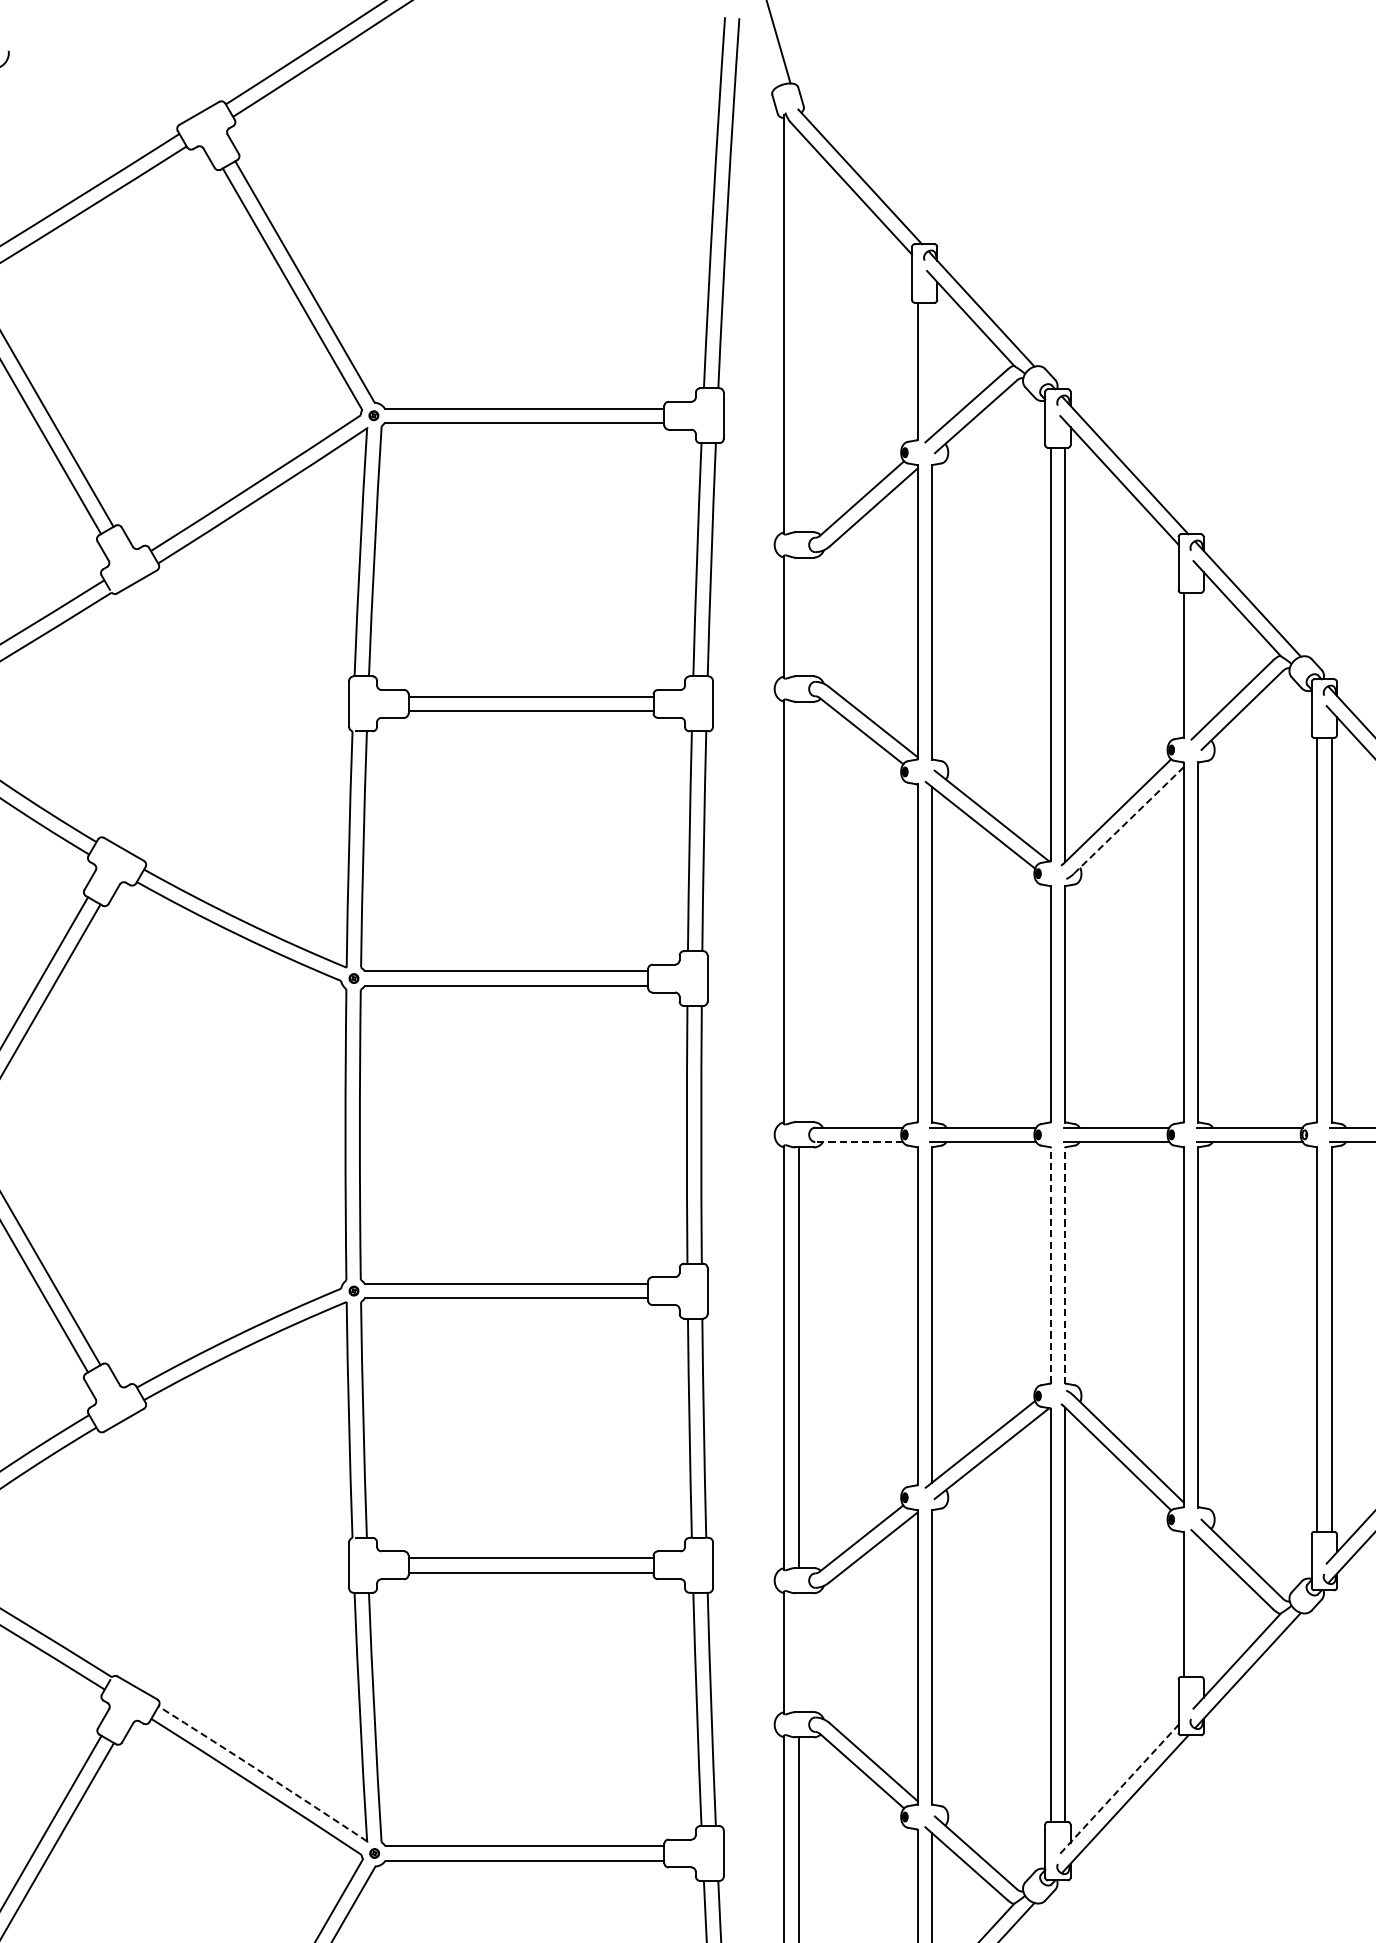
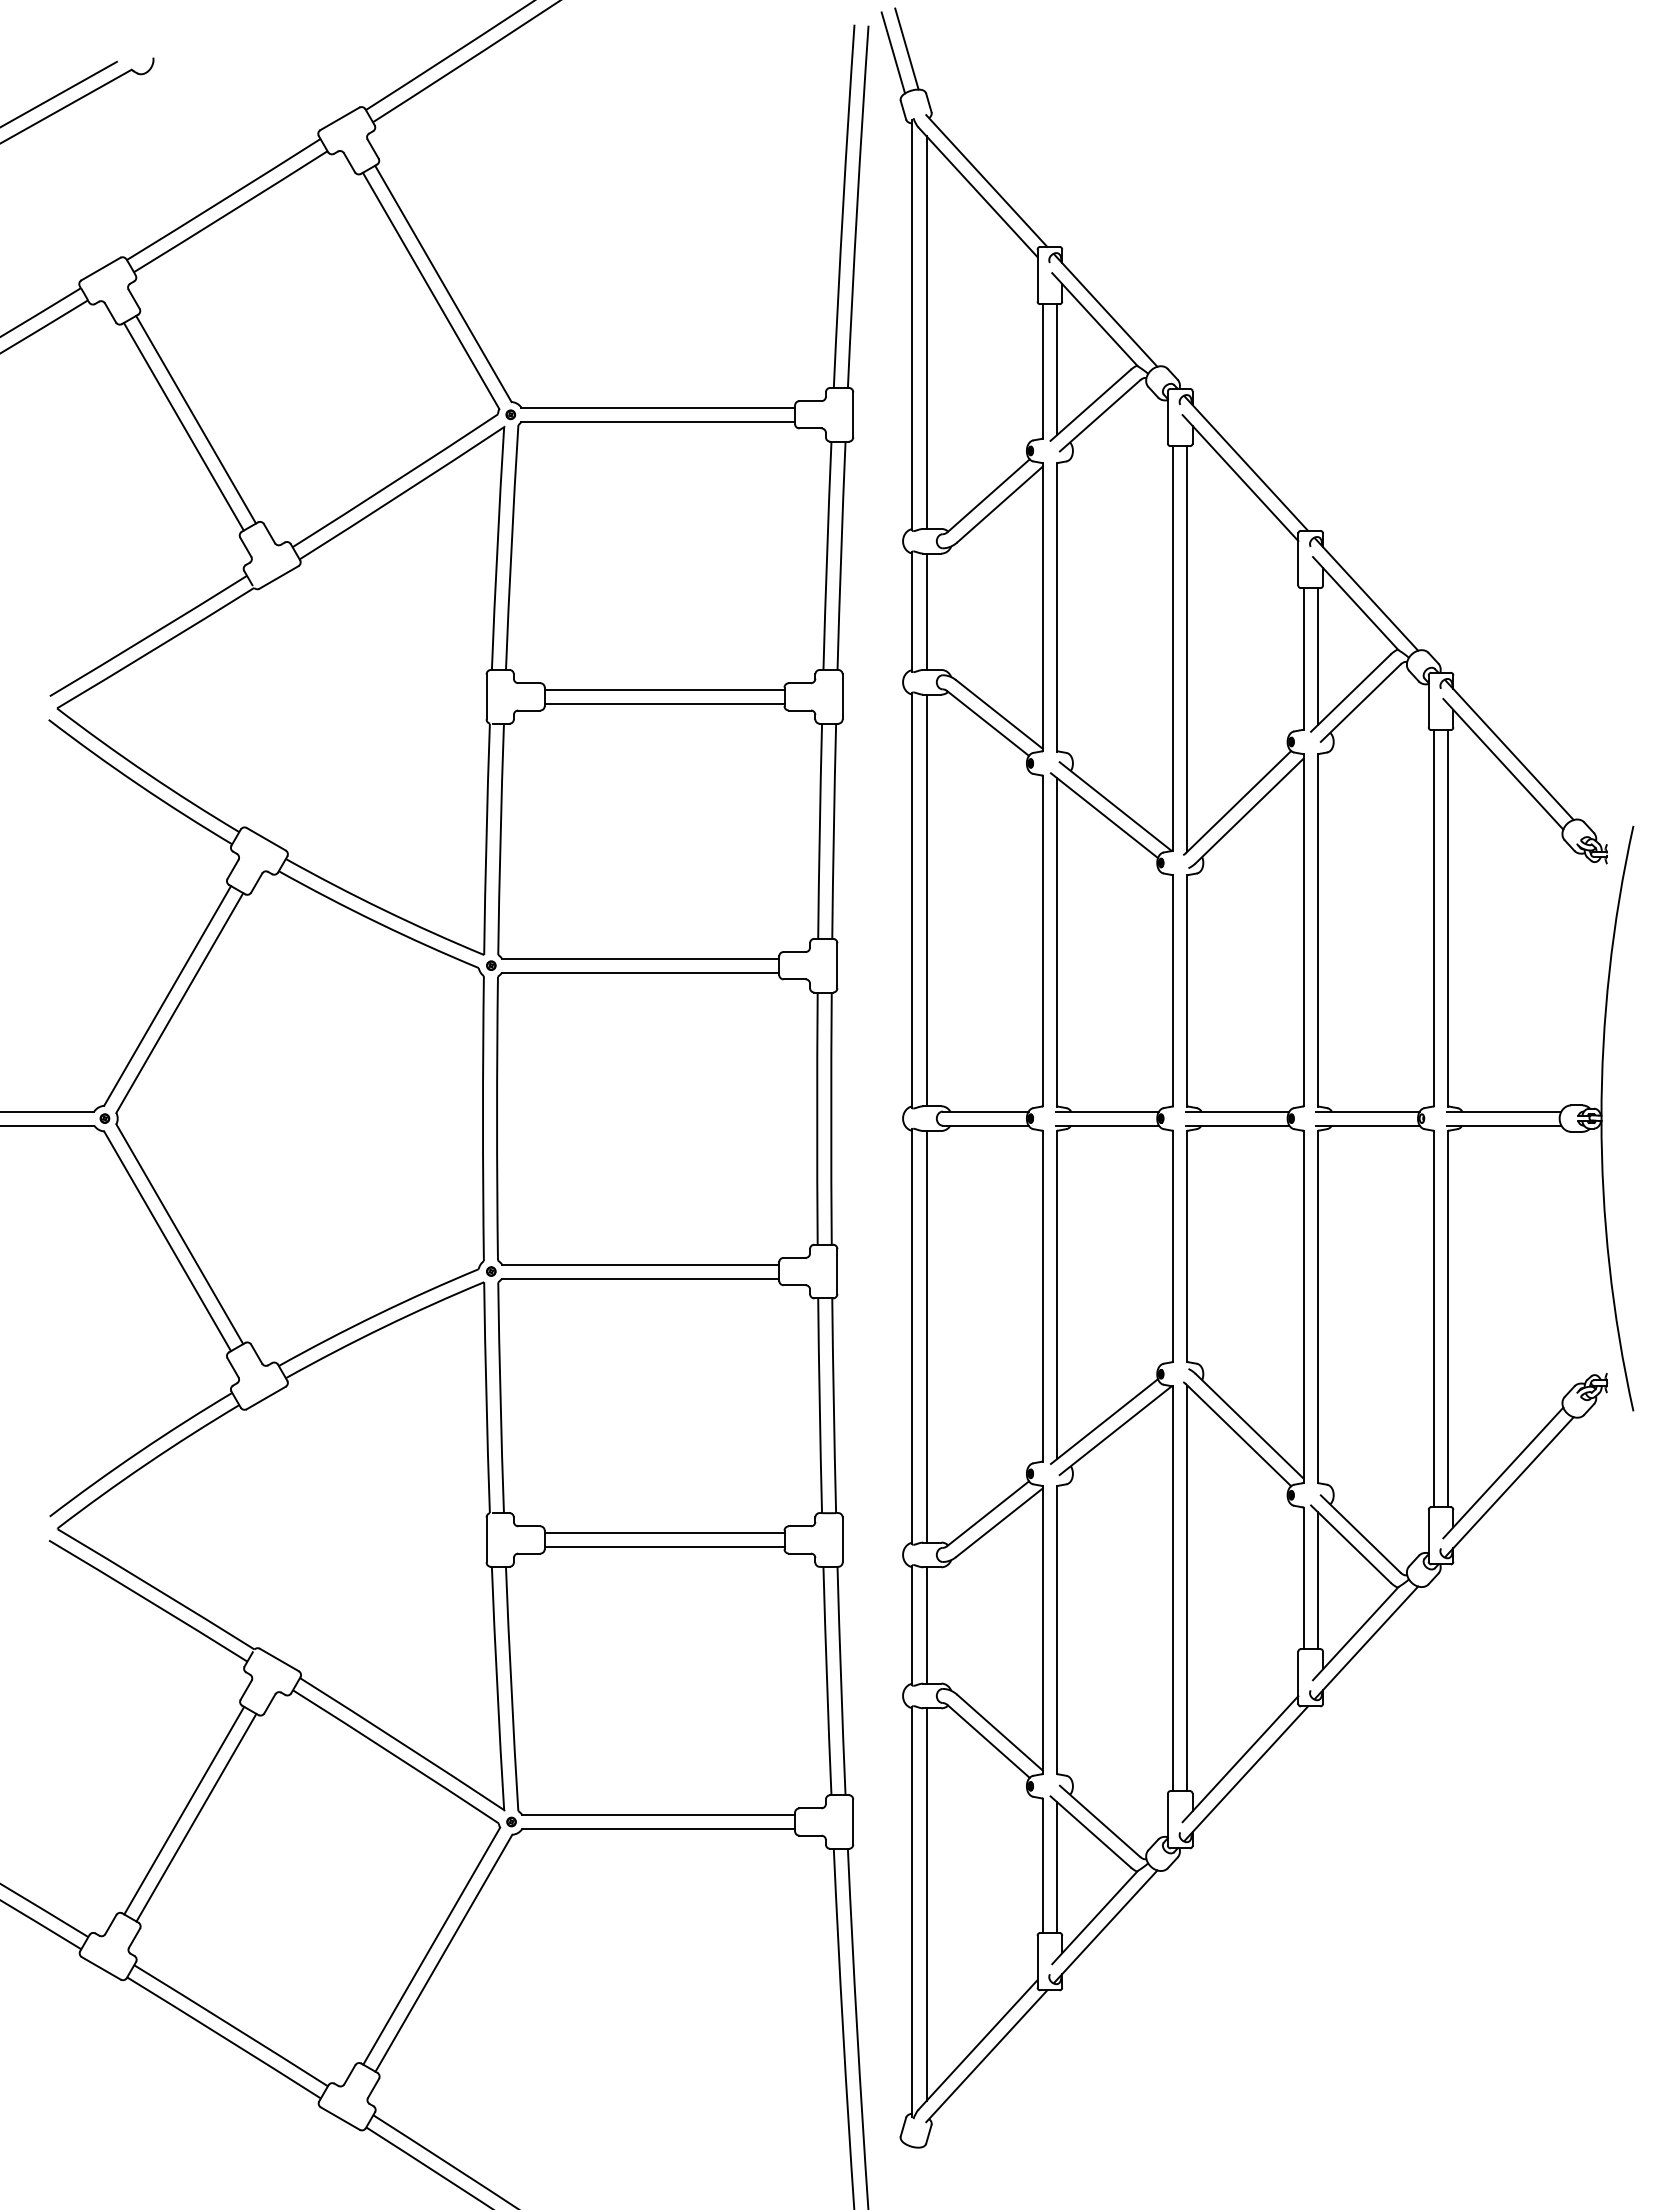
line: (764, 45) -> (893, 52), added
line: (798, 331) -> (926, 332), added
line: (931, 369) -> (1056, 369), added
line: (798, 616) -> (926, 611), added
line: (1198, 662) -> (1317, 656), added
line: (1128, 821) -> (1249, 811), dashed -> solid
line: (798, 911) -> (926, 900), added
line: (858, 1141) -> (985, 1125), dashed -> solid
line: (1050, 1265) -> (1173, 1246), dashed -> solid
line: (1065, 1265) -> (1187, 1246), dashed -> solid
line: (1198, 1606) -> (1317, 1580), added
line: (798, 1652) -> (926, 1625), added
arc: (263, 1773) -> (402, 1743), dashed -> solid
line: (1119, 1789) -> (1240, 1759), dashed -> solid

